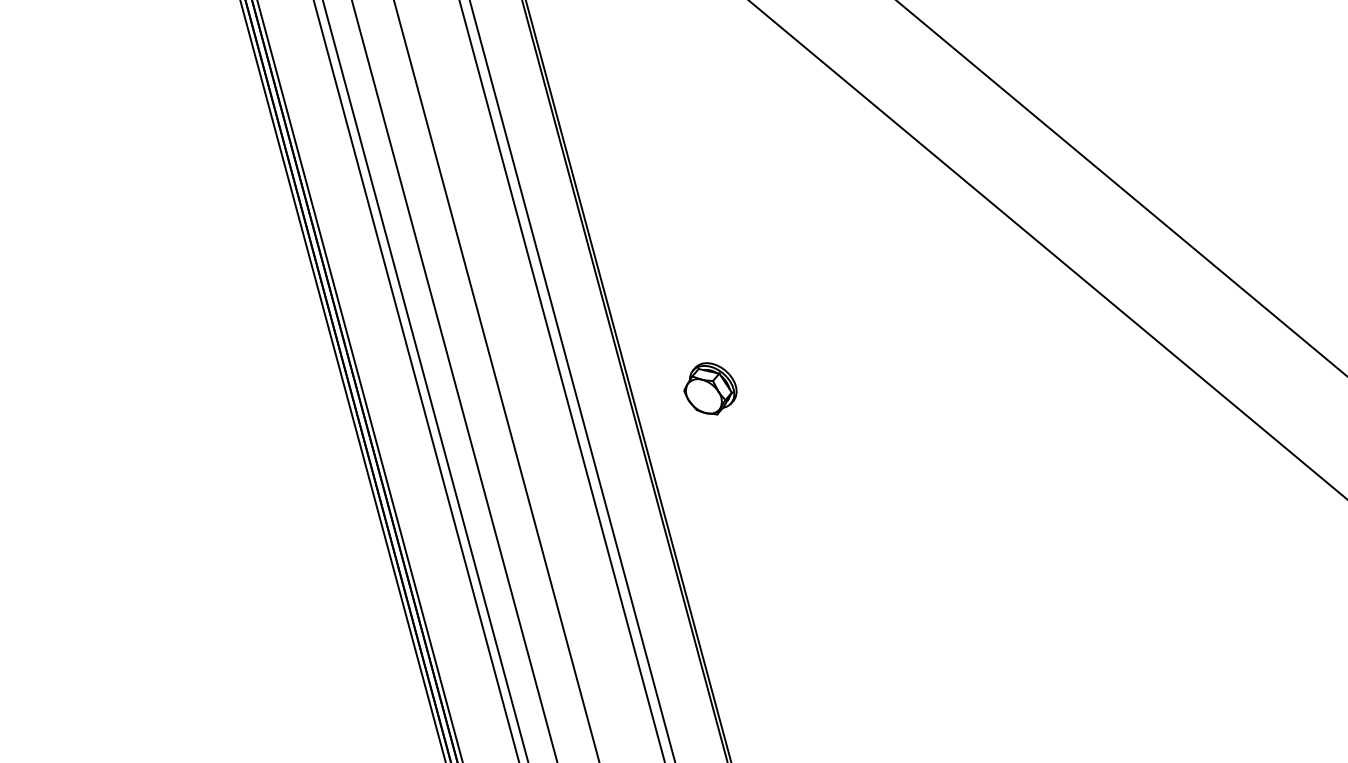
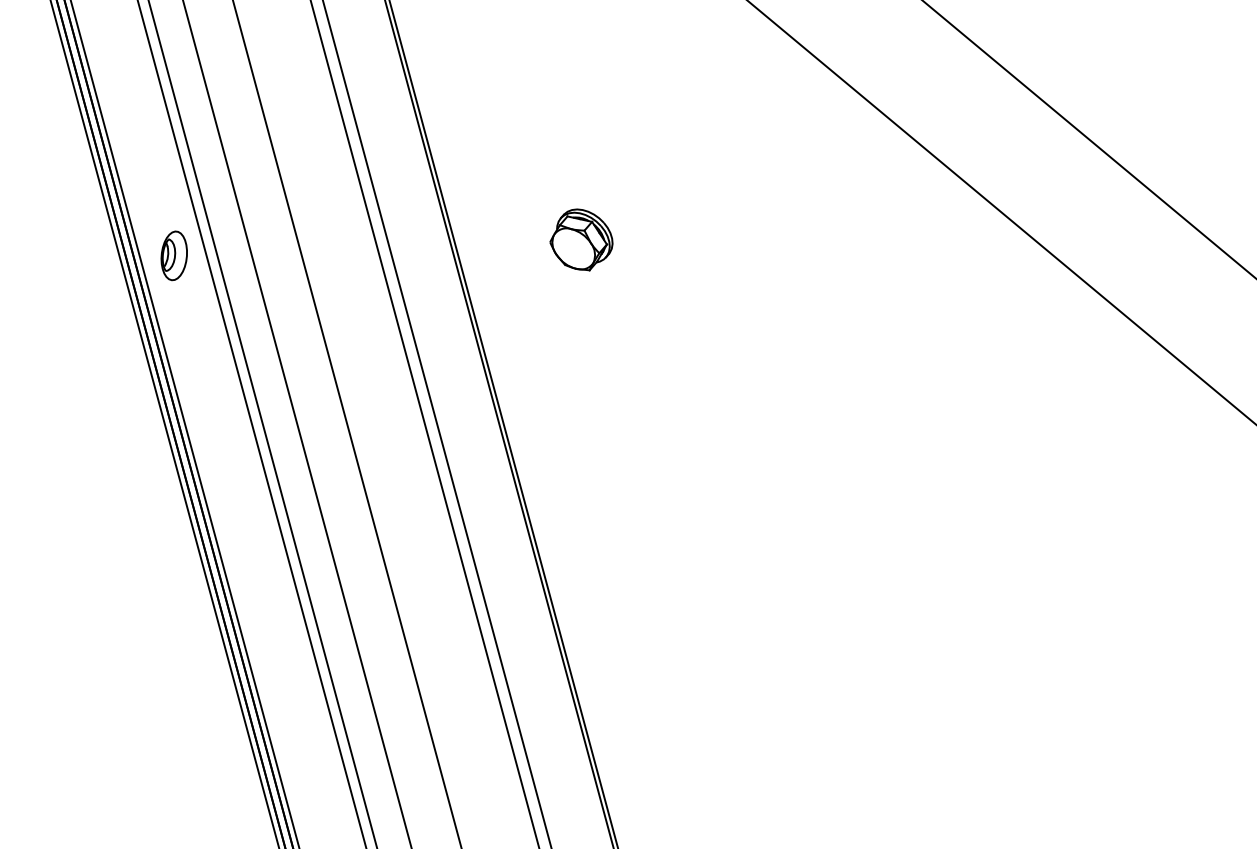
part: (366, 299) -> (173, 255), added
part: (710, 388) -> (581, 239), moved

